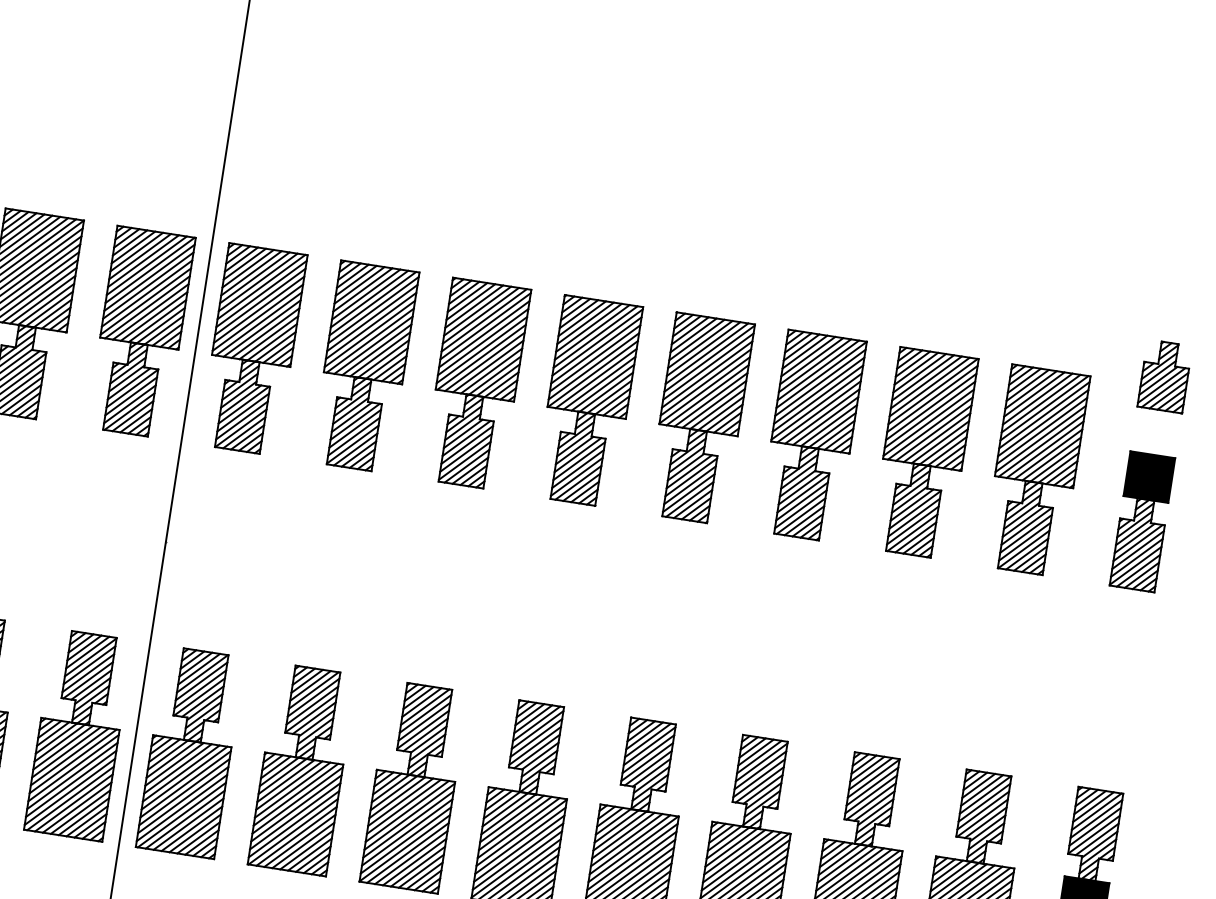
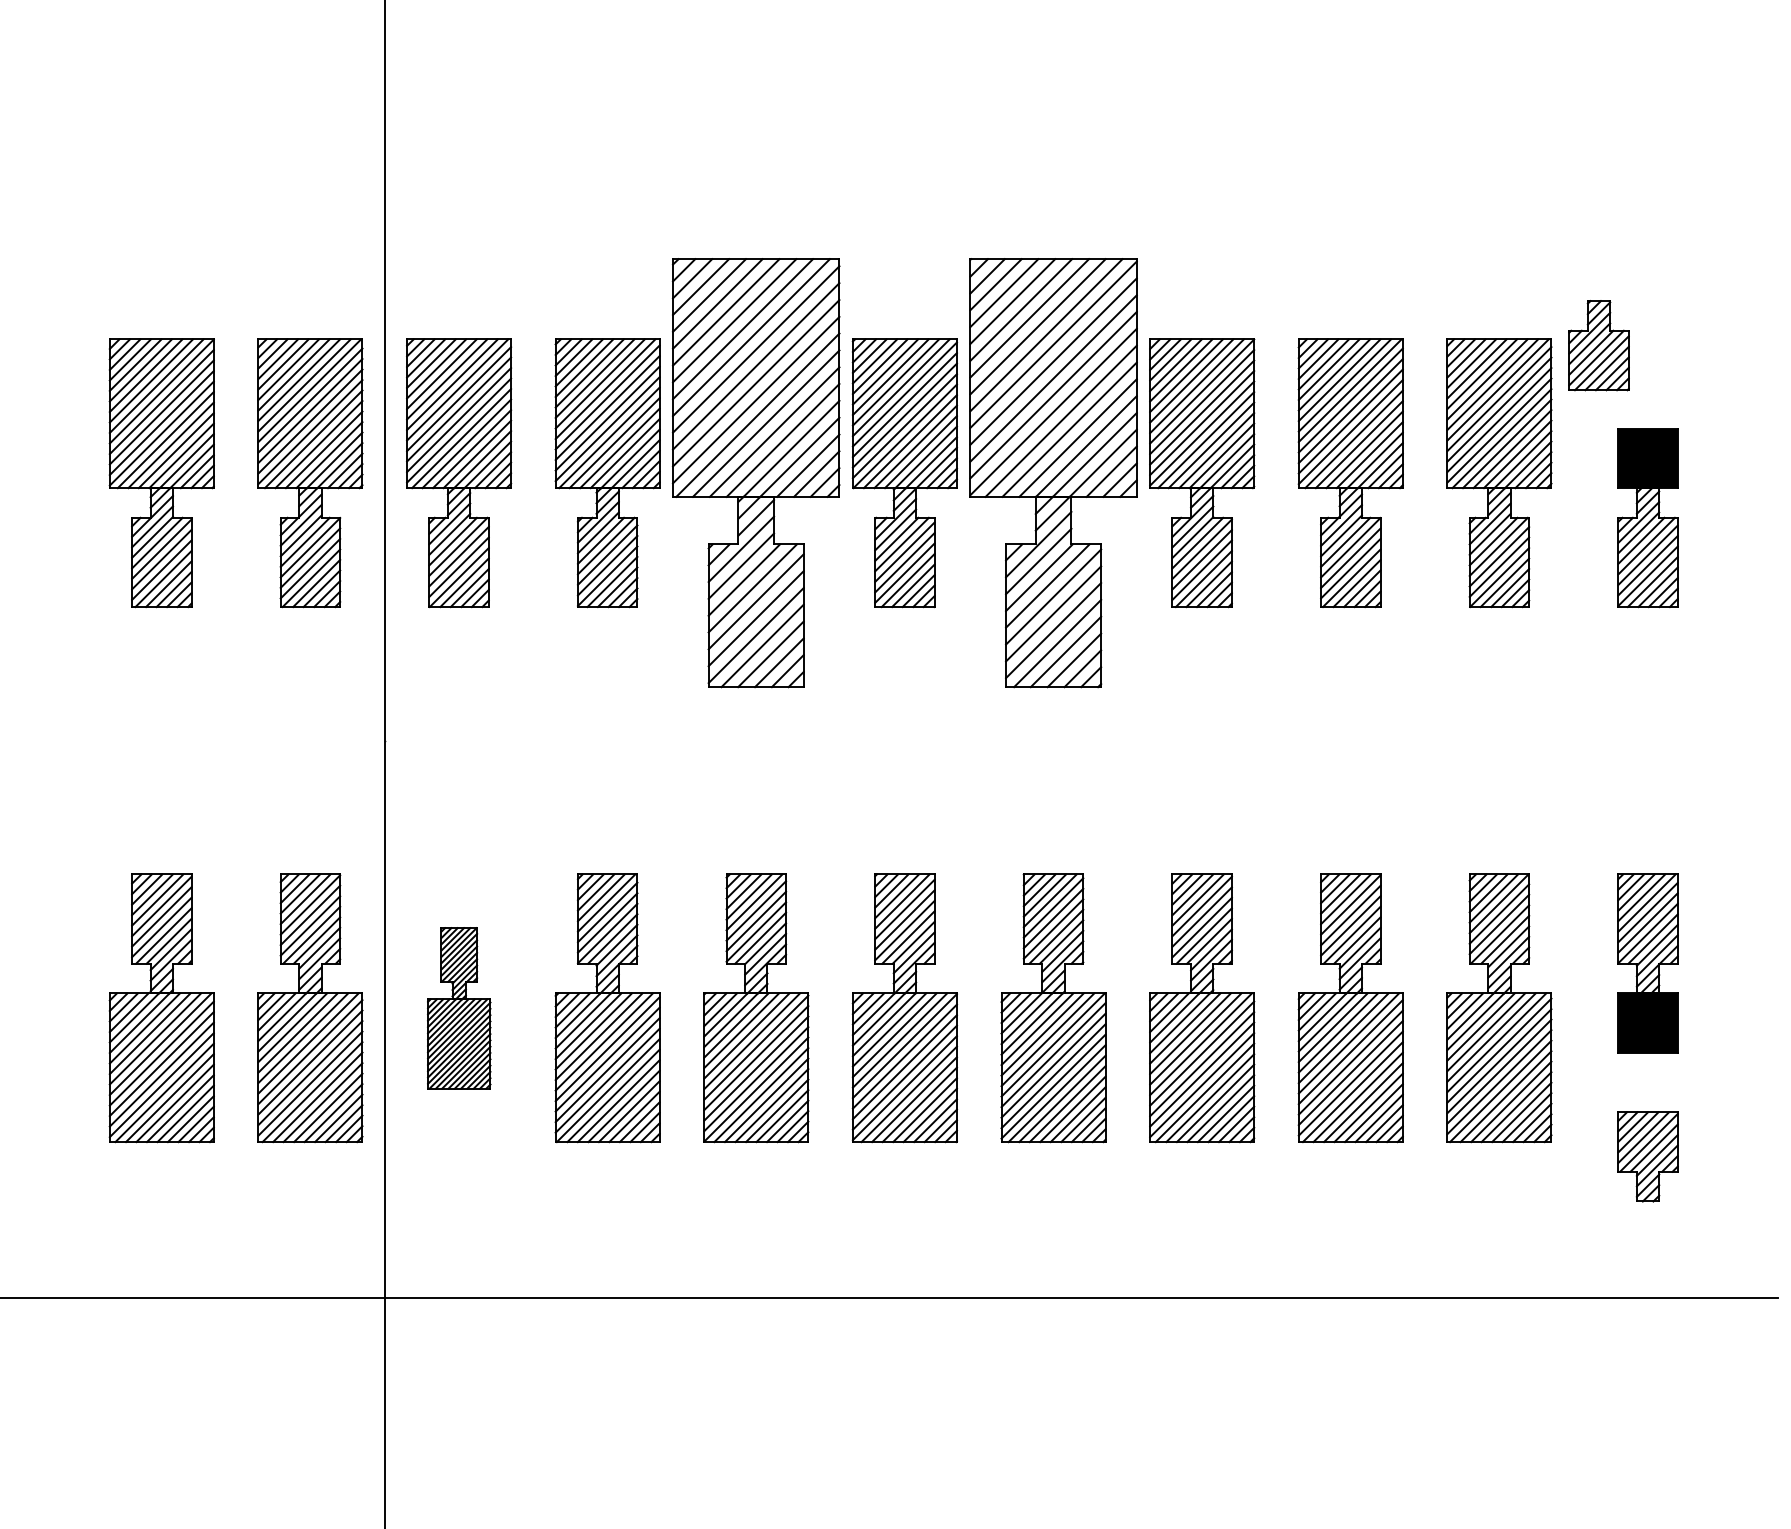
part: (1164, 376) -> (1598, 345), moved
part: (476, 384) -> (756, 473), size x1.6
part: (700, 419) -> (1053, 473), size x1.6
part: (190, 752) -> (459, 1008), size x0.6

